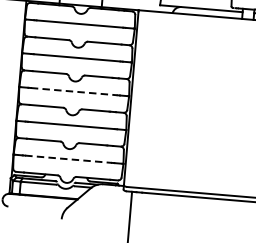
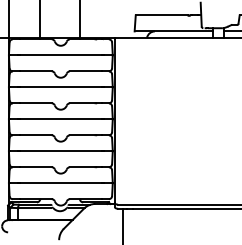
line: (74, 91) -> (61, 119), dashed -> solid
line: (69, 159) -> (61, 183), dashed -> solid

